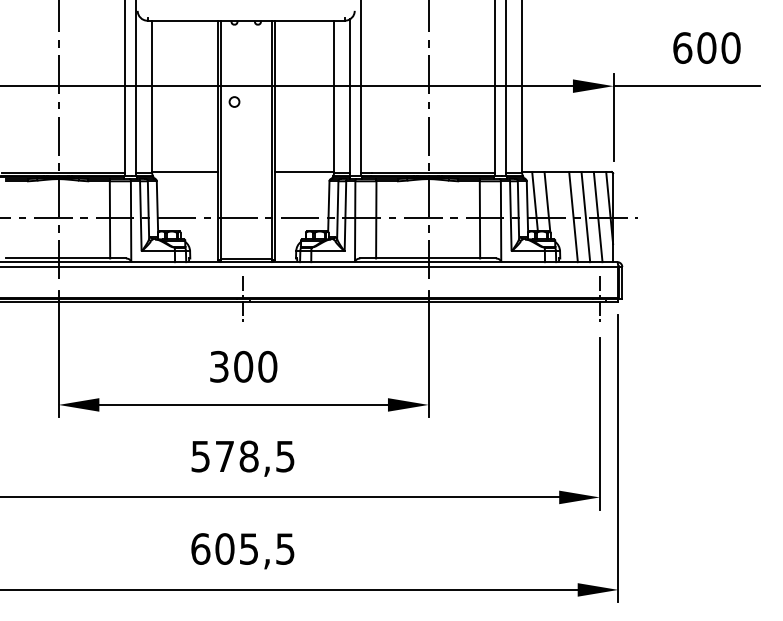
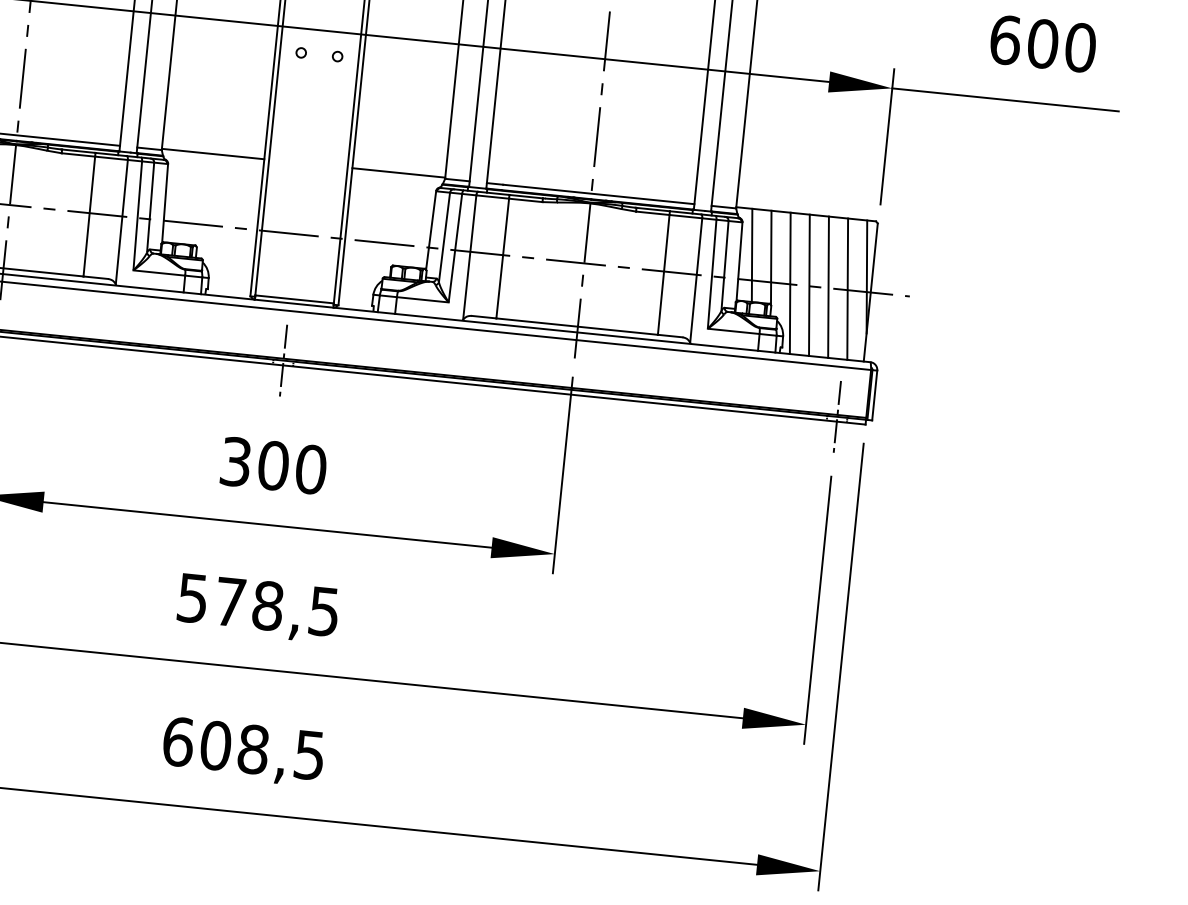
circle: (234, 101) -> (301, 52), size x0.62
circle: (257, 101) -> (336, 56), added
line: (560, 217) -> (789, 283), added
text: (248, 548) -> (252, 748), 605,5 -> 608,5

